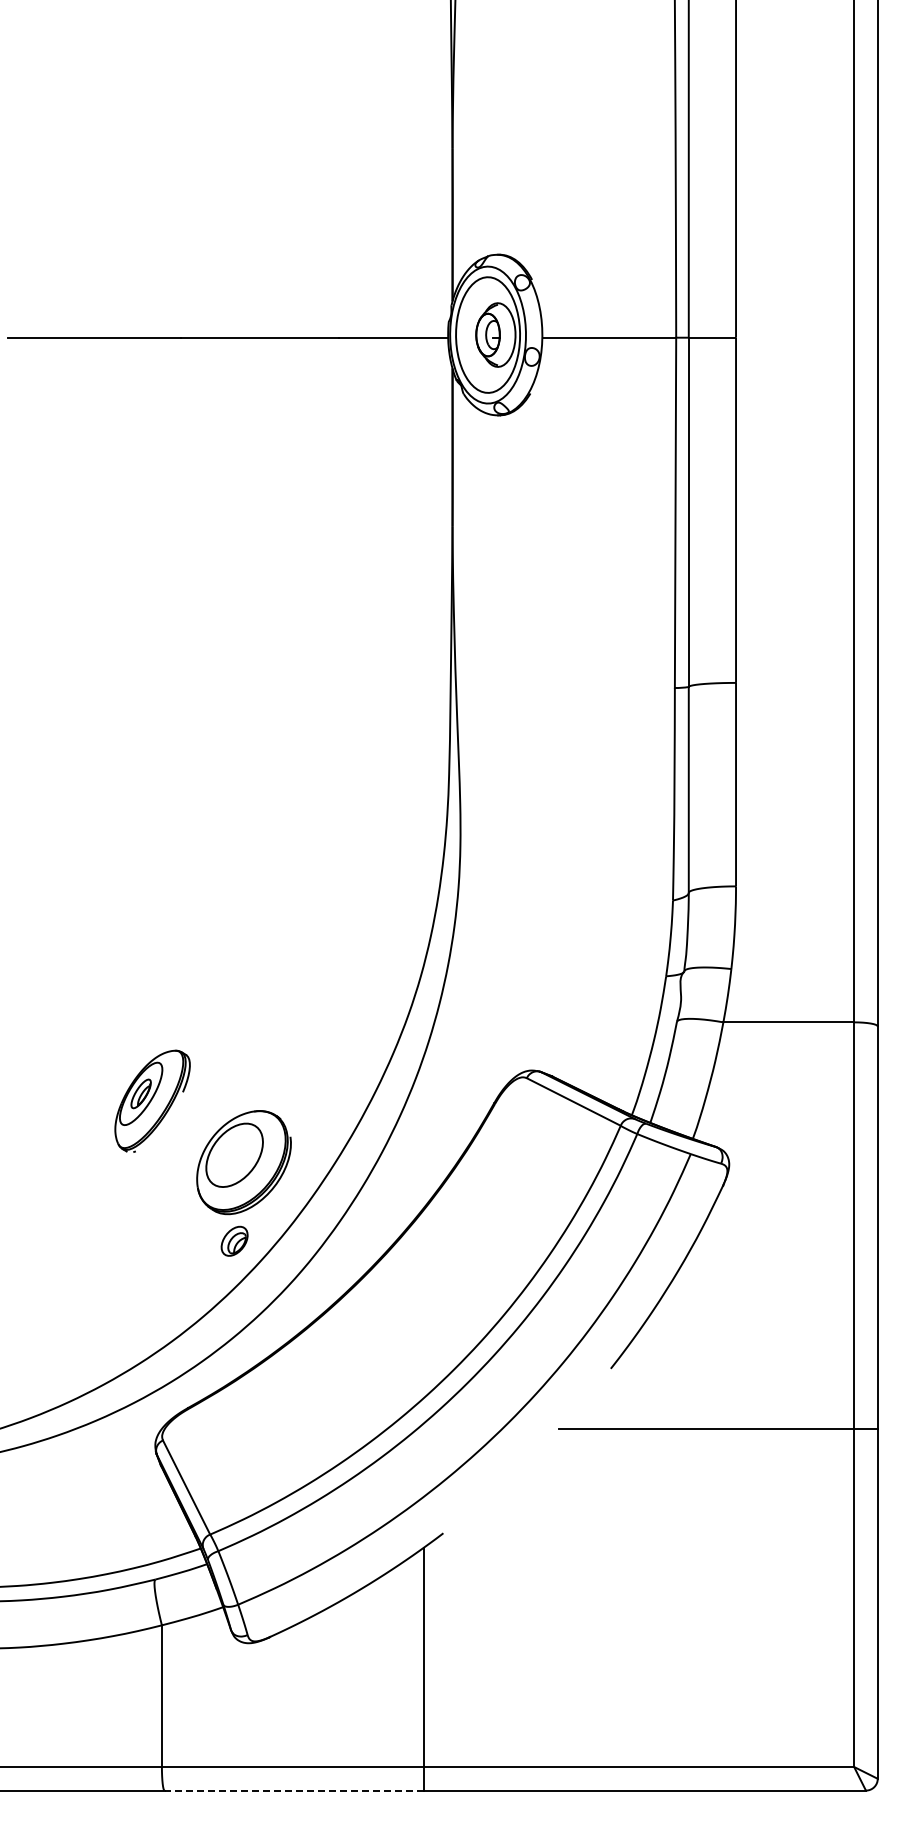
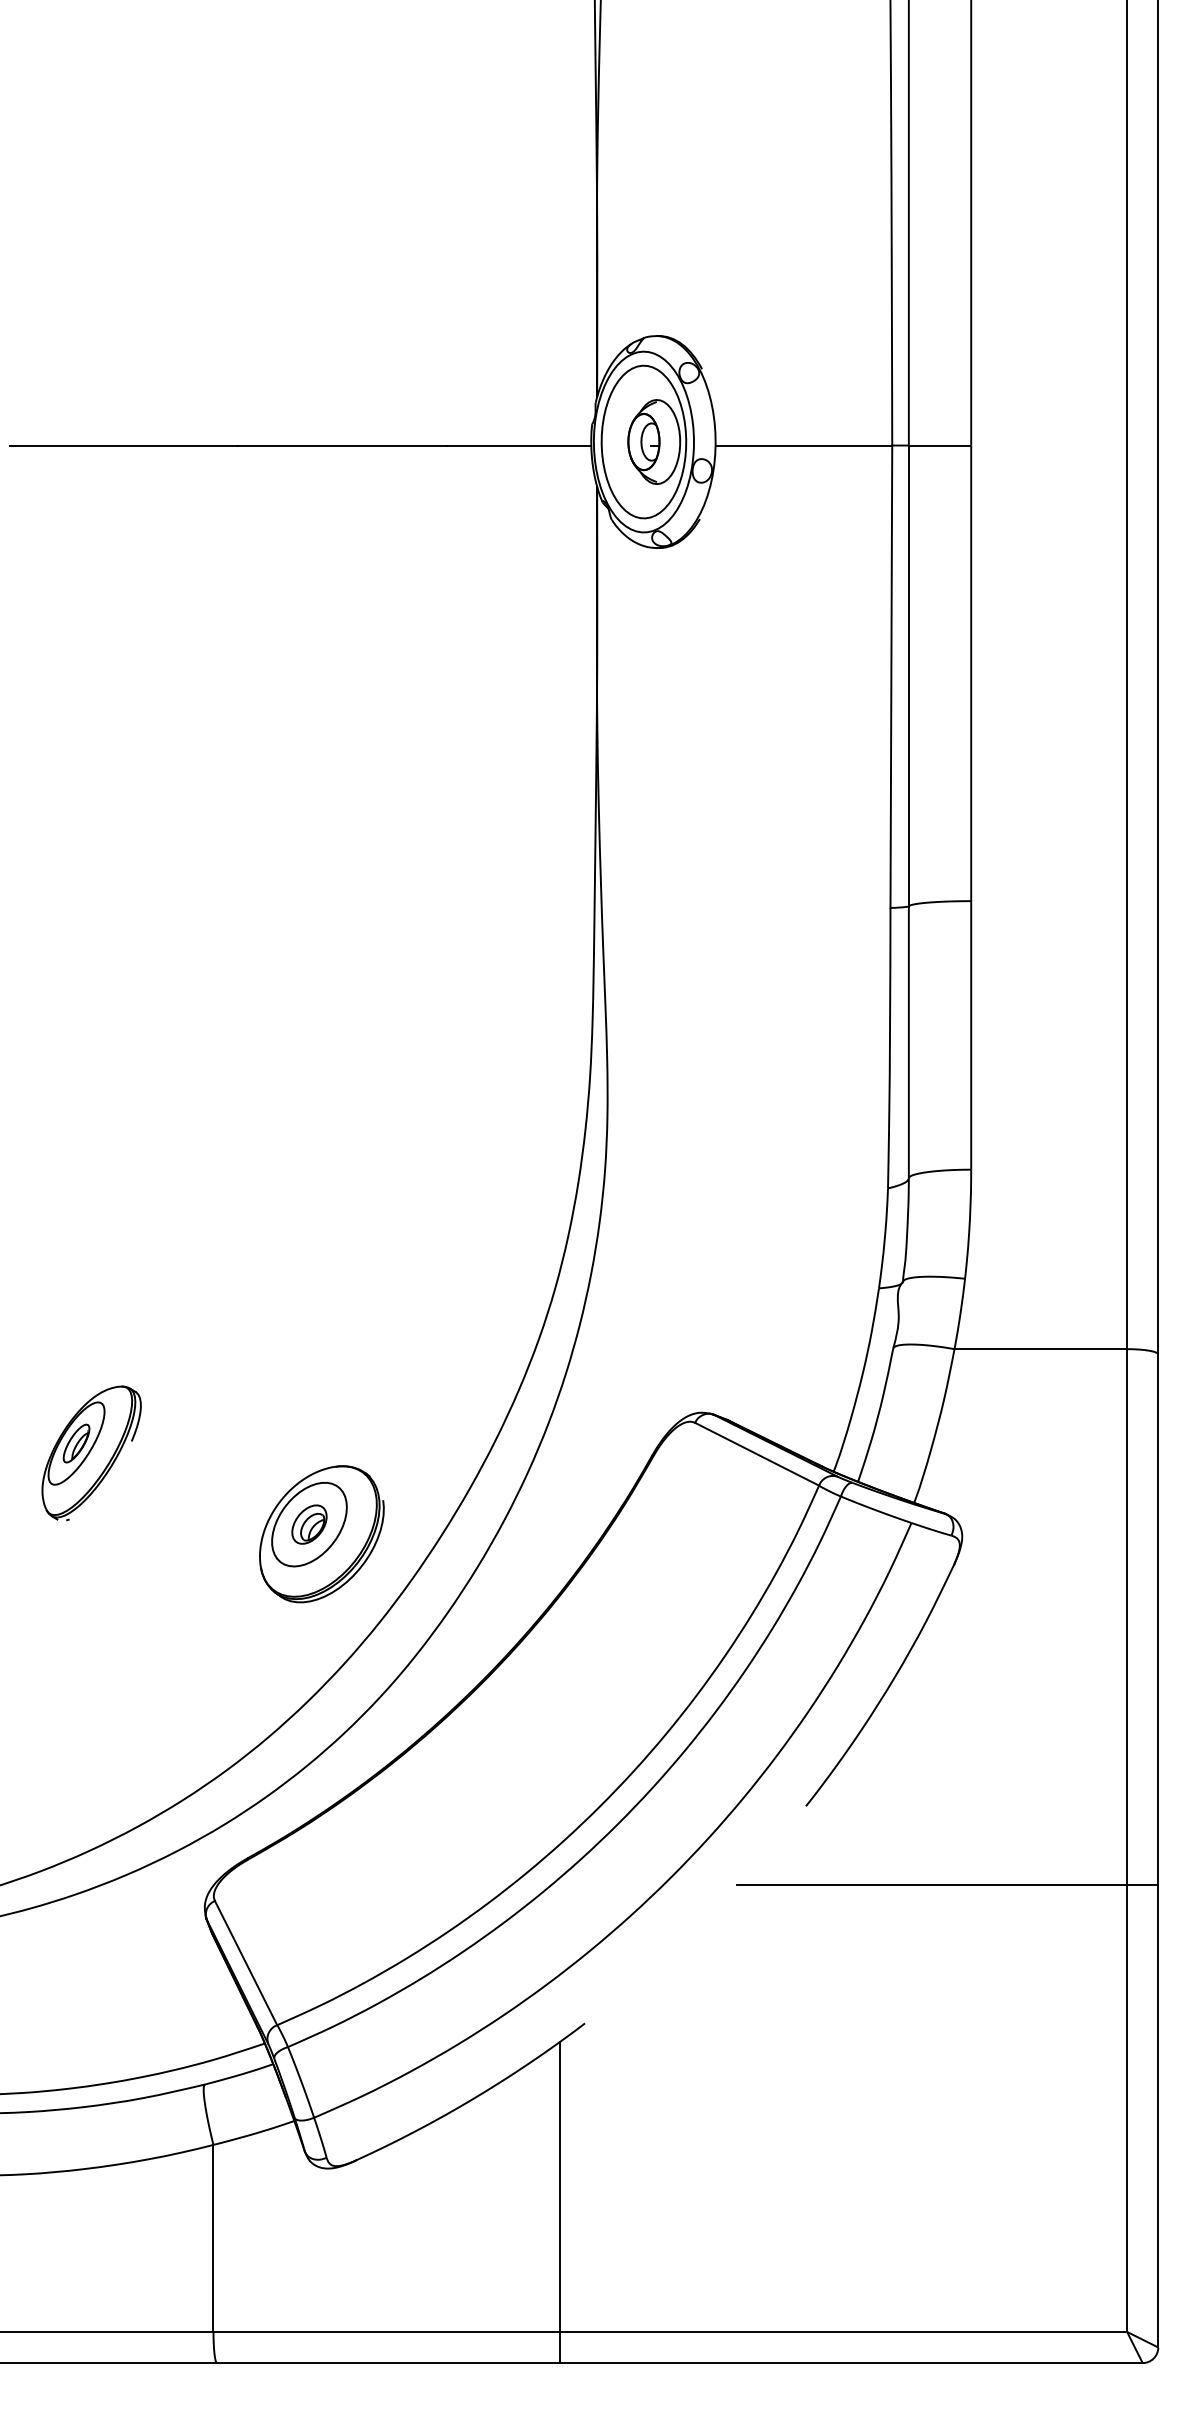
part: (152, 1100) -> (91, 1452), moved
part: (234, 1240) -> (309, 1523), moved
line: (294, 1790) -> (388, 2362), dashed -> solid

